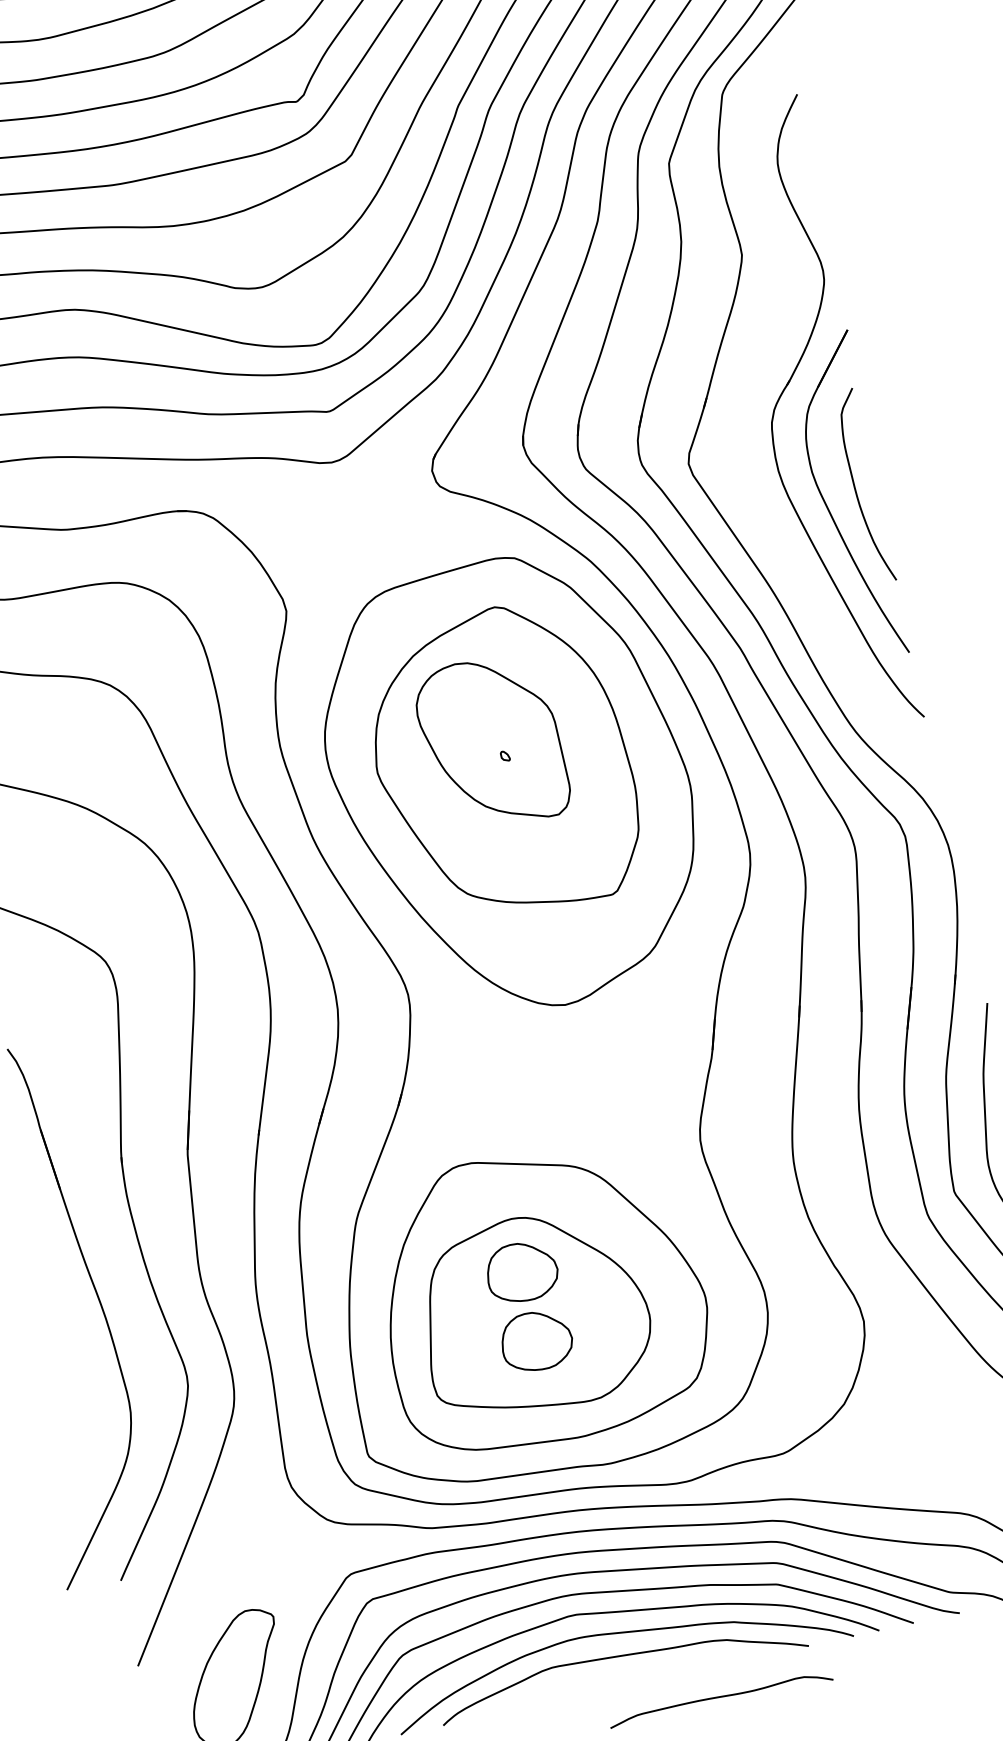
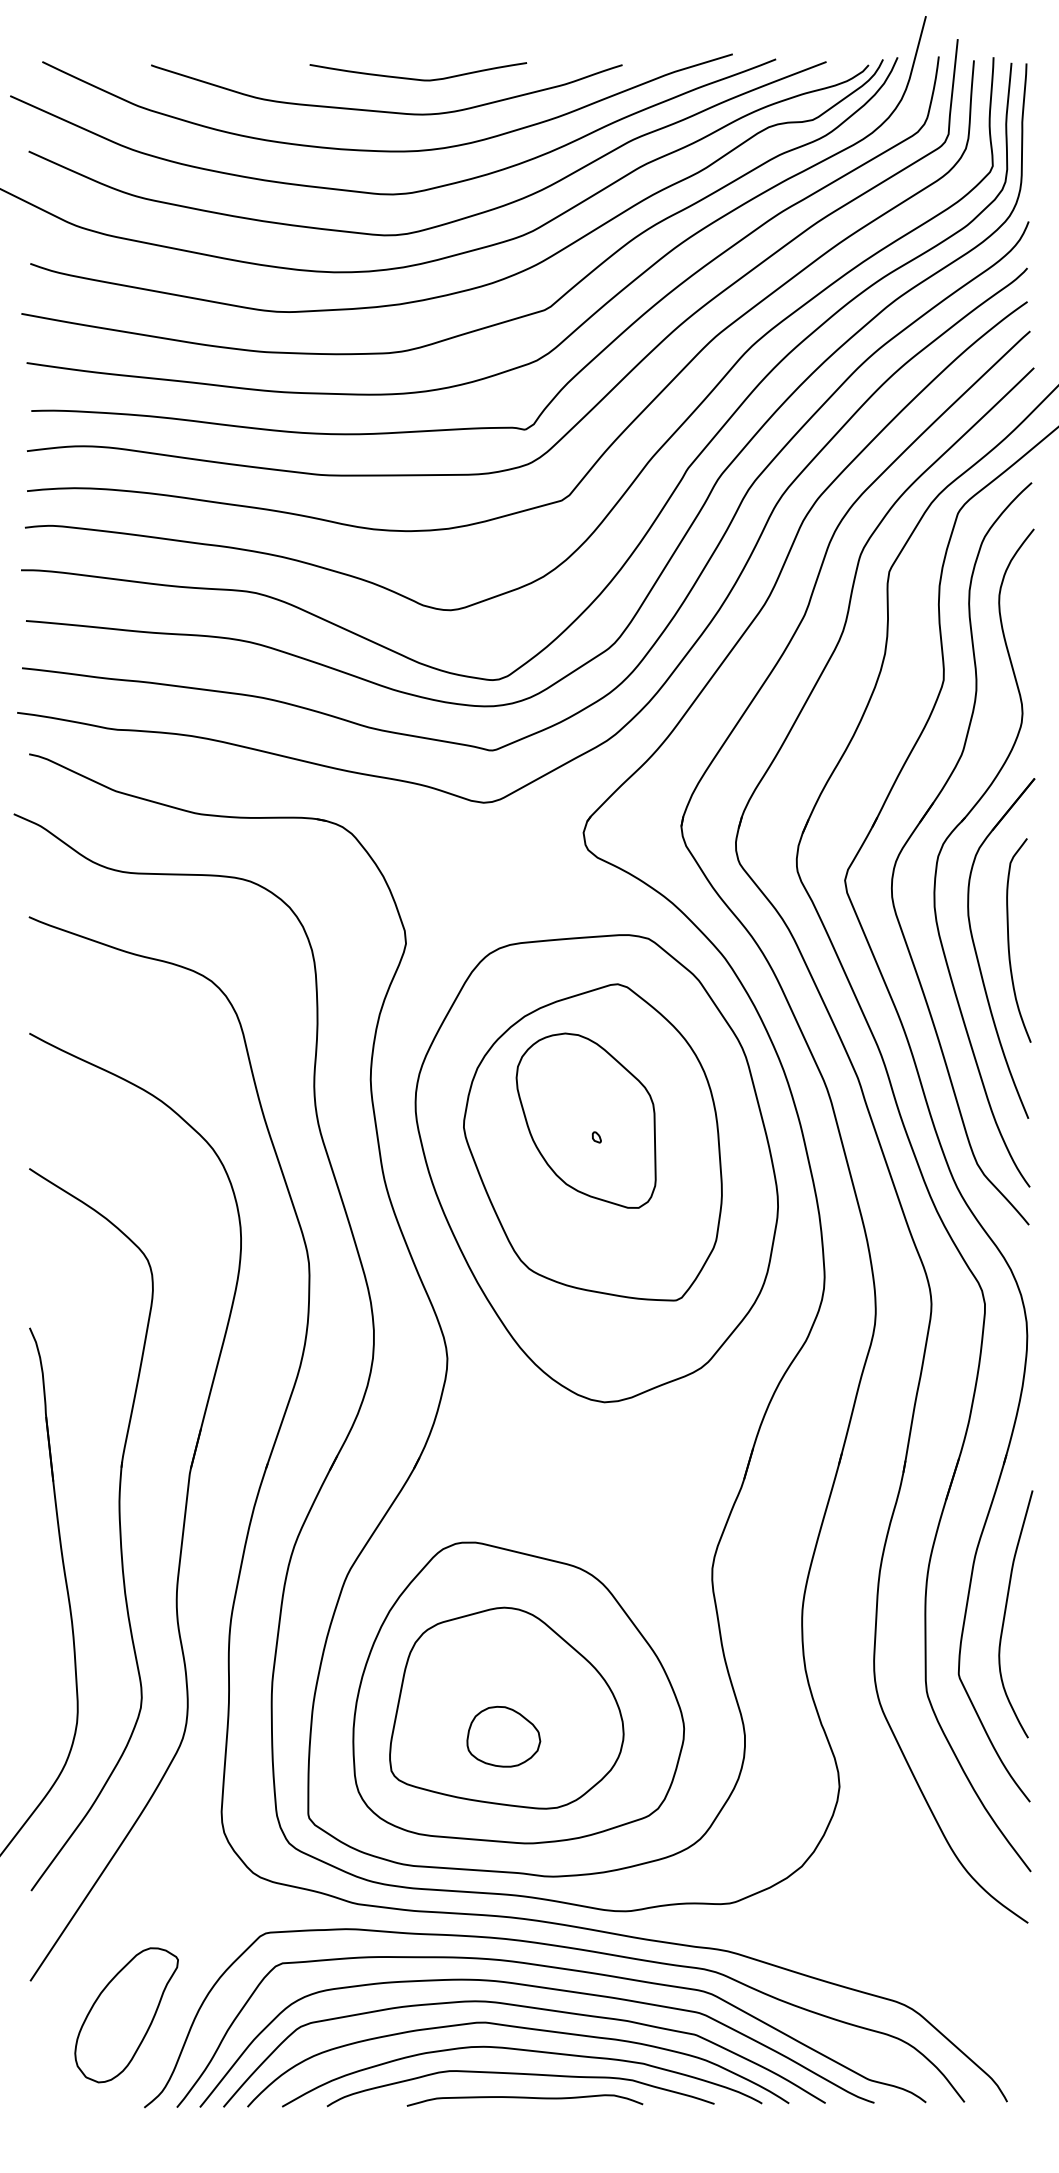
part: (749, 394) -> (921, 822), added
part: (521, 1271) -> (503, 1663), removed
curve: (720, 1697) -> (524, 2098), moved

